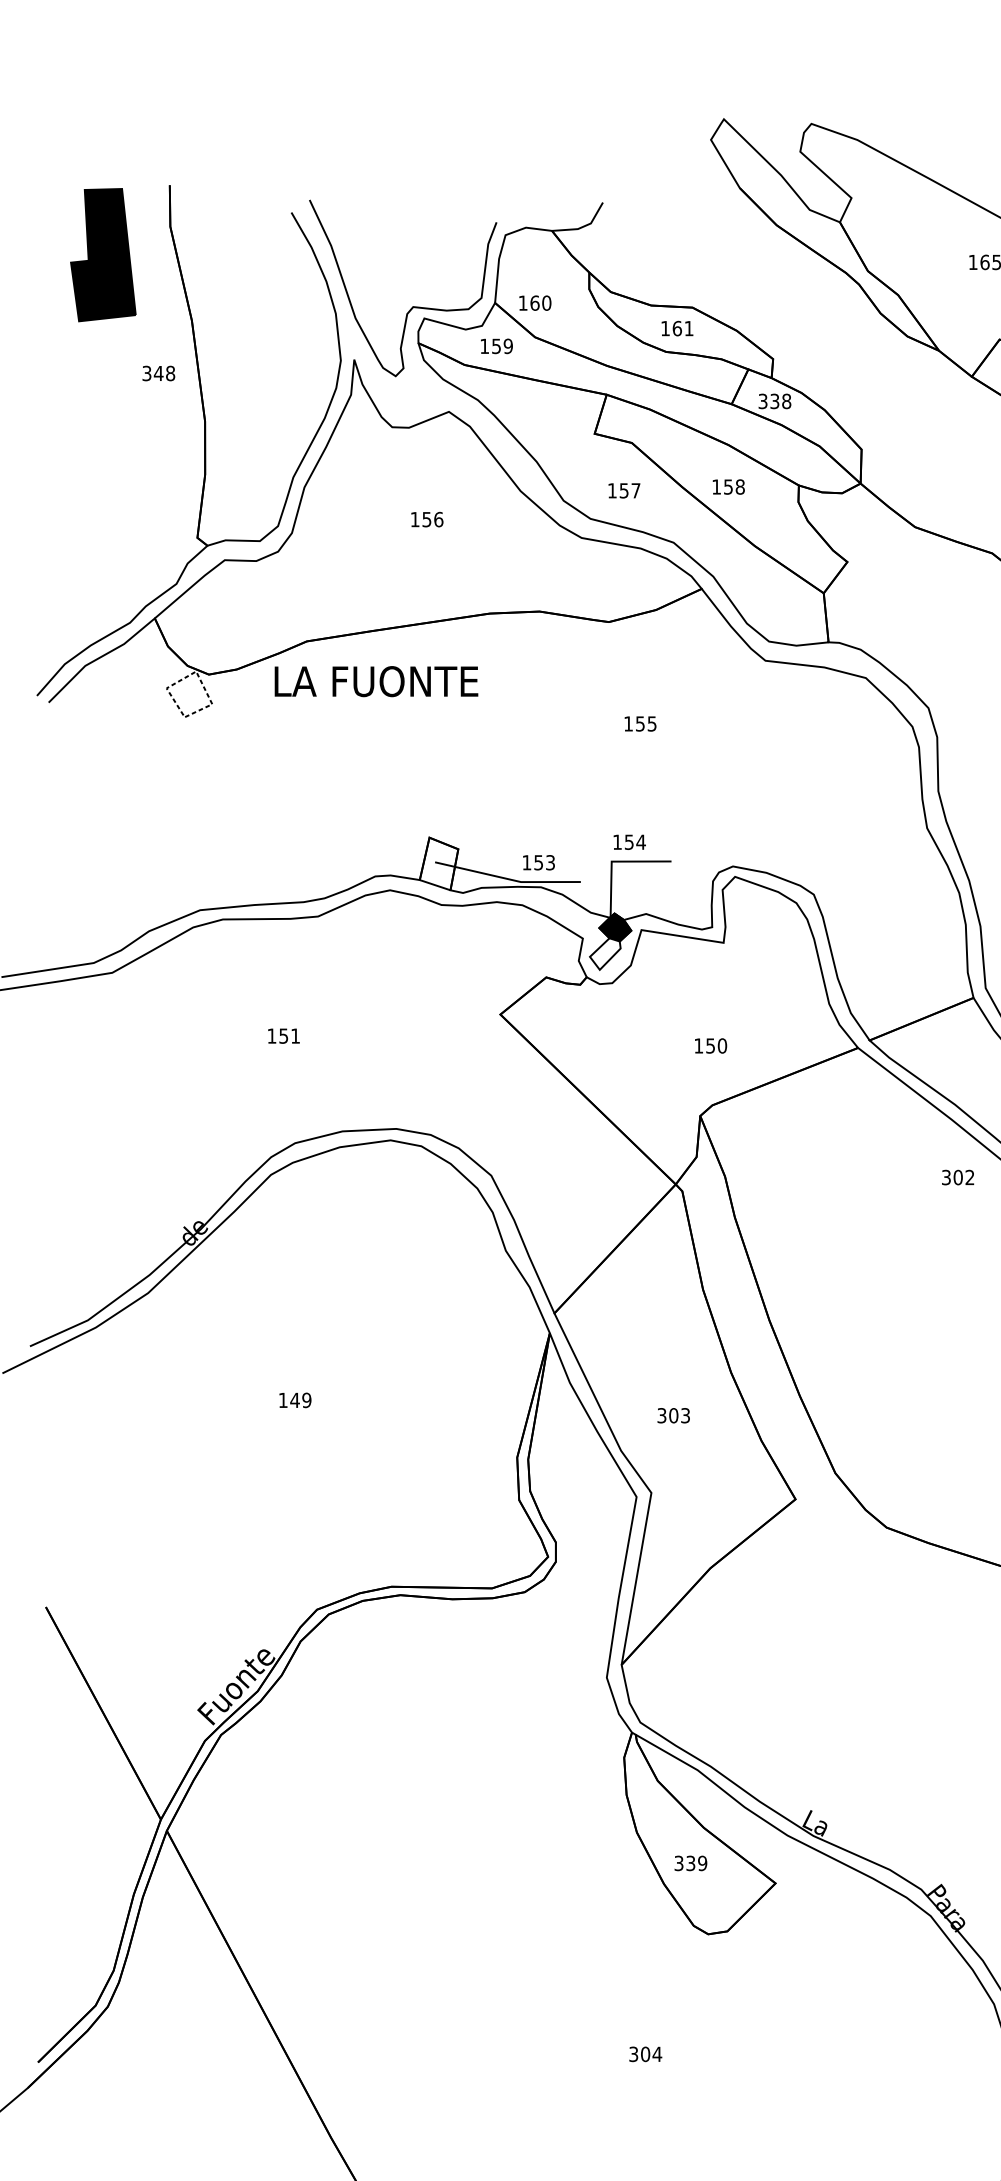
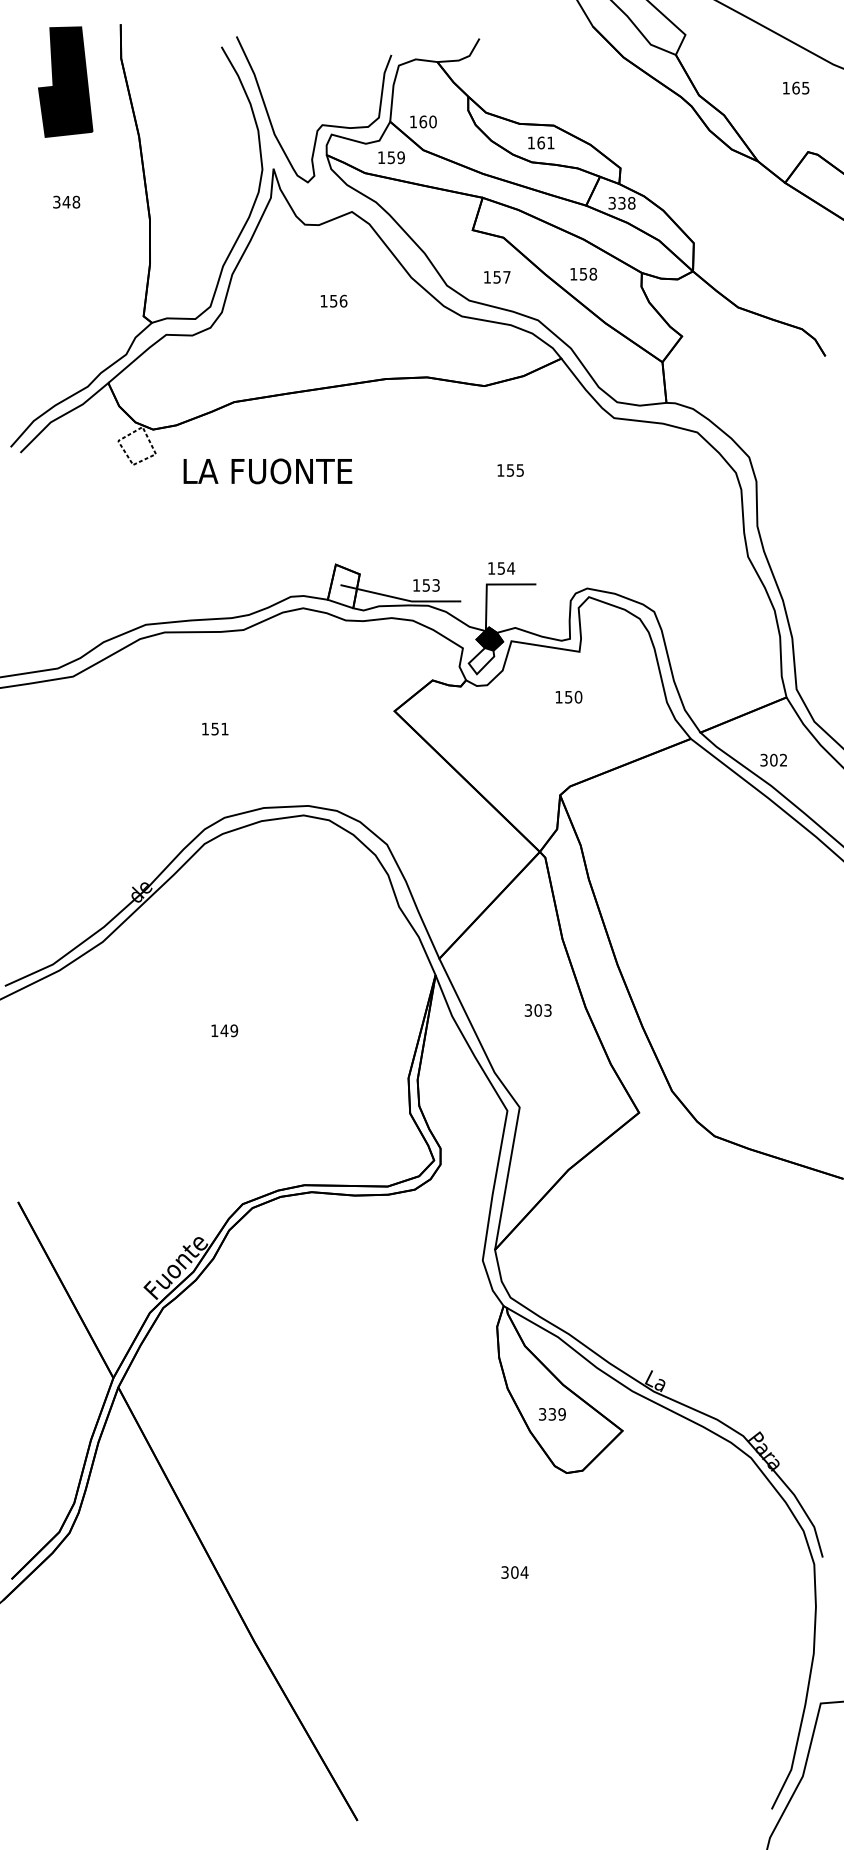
text: (158, 372) -> (66, 201), moved
text: (375, 681) -> (267, 471), moved
text: (710, 1045) -> (568, 696), moved
text: (957, 1176) -> (773, 759), moved
text: (672, 1415) -> (537, 1010), moved

